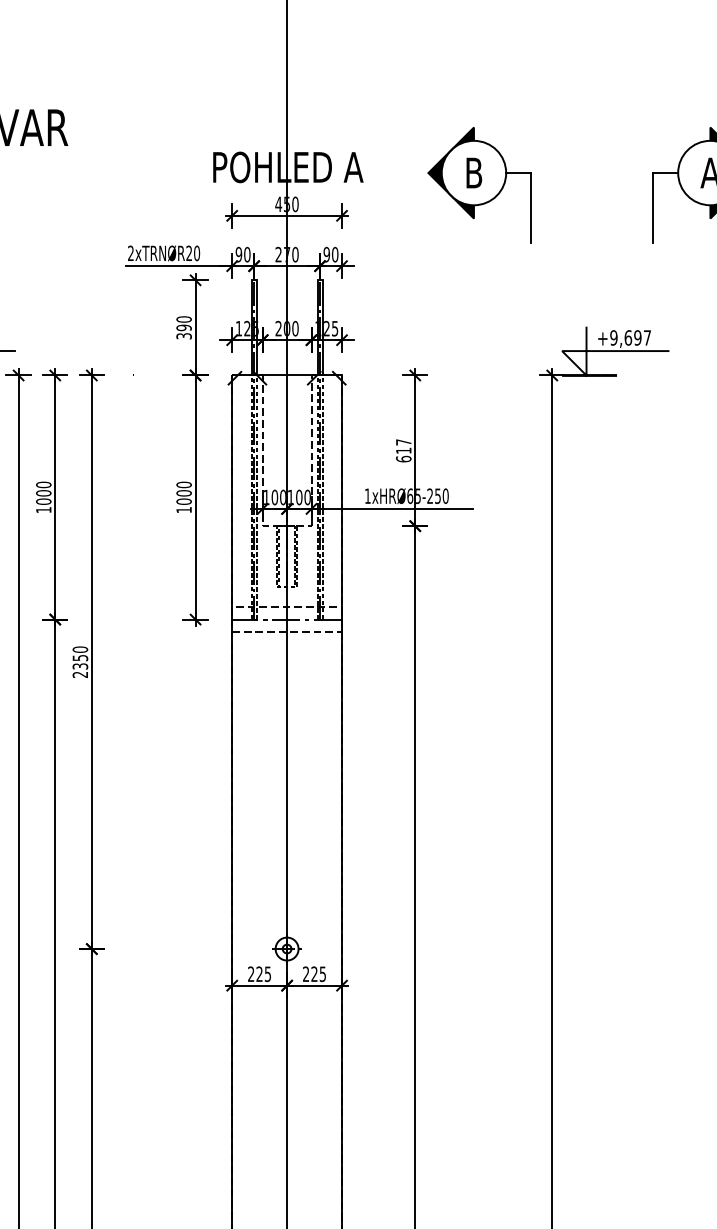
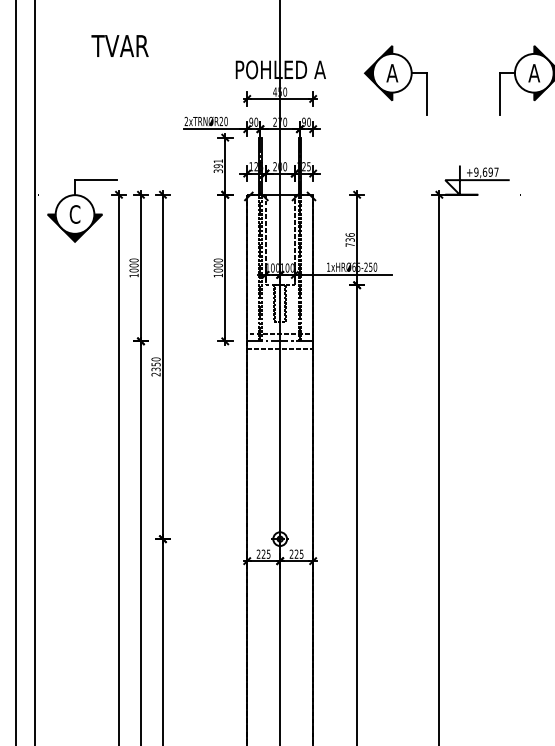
text: (474, 173) -> (392, 73), B -> A
text: (182, 320) -> (217, 161), 390 -> 391
text: (402, 449) -> (349, 239), 617 -> 736

